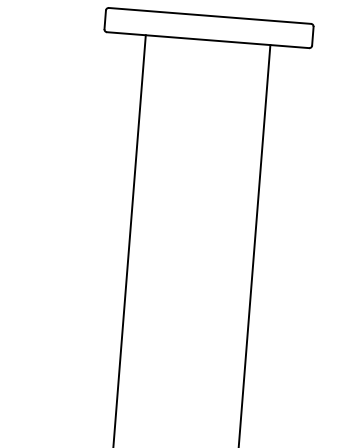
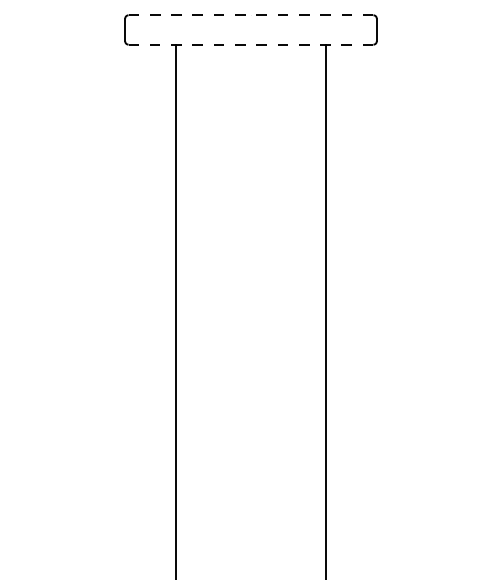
line: (210, 16) -> (251, 15), solid -> dashed
line: (207, 39) -> (250, 44), solid -> dashed

